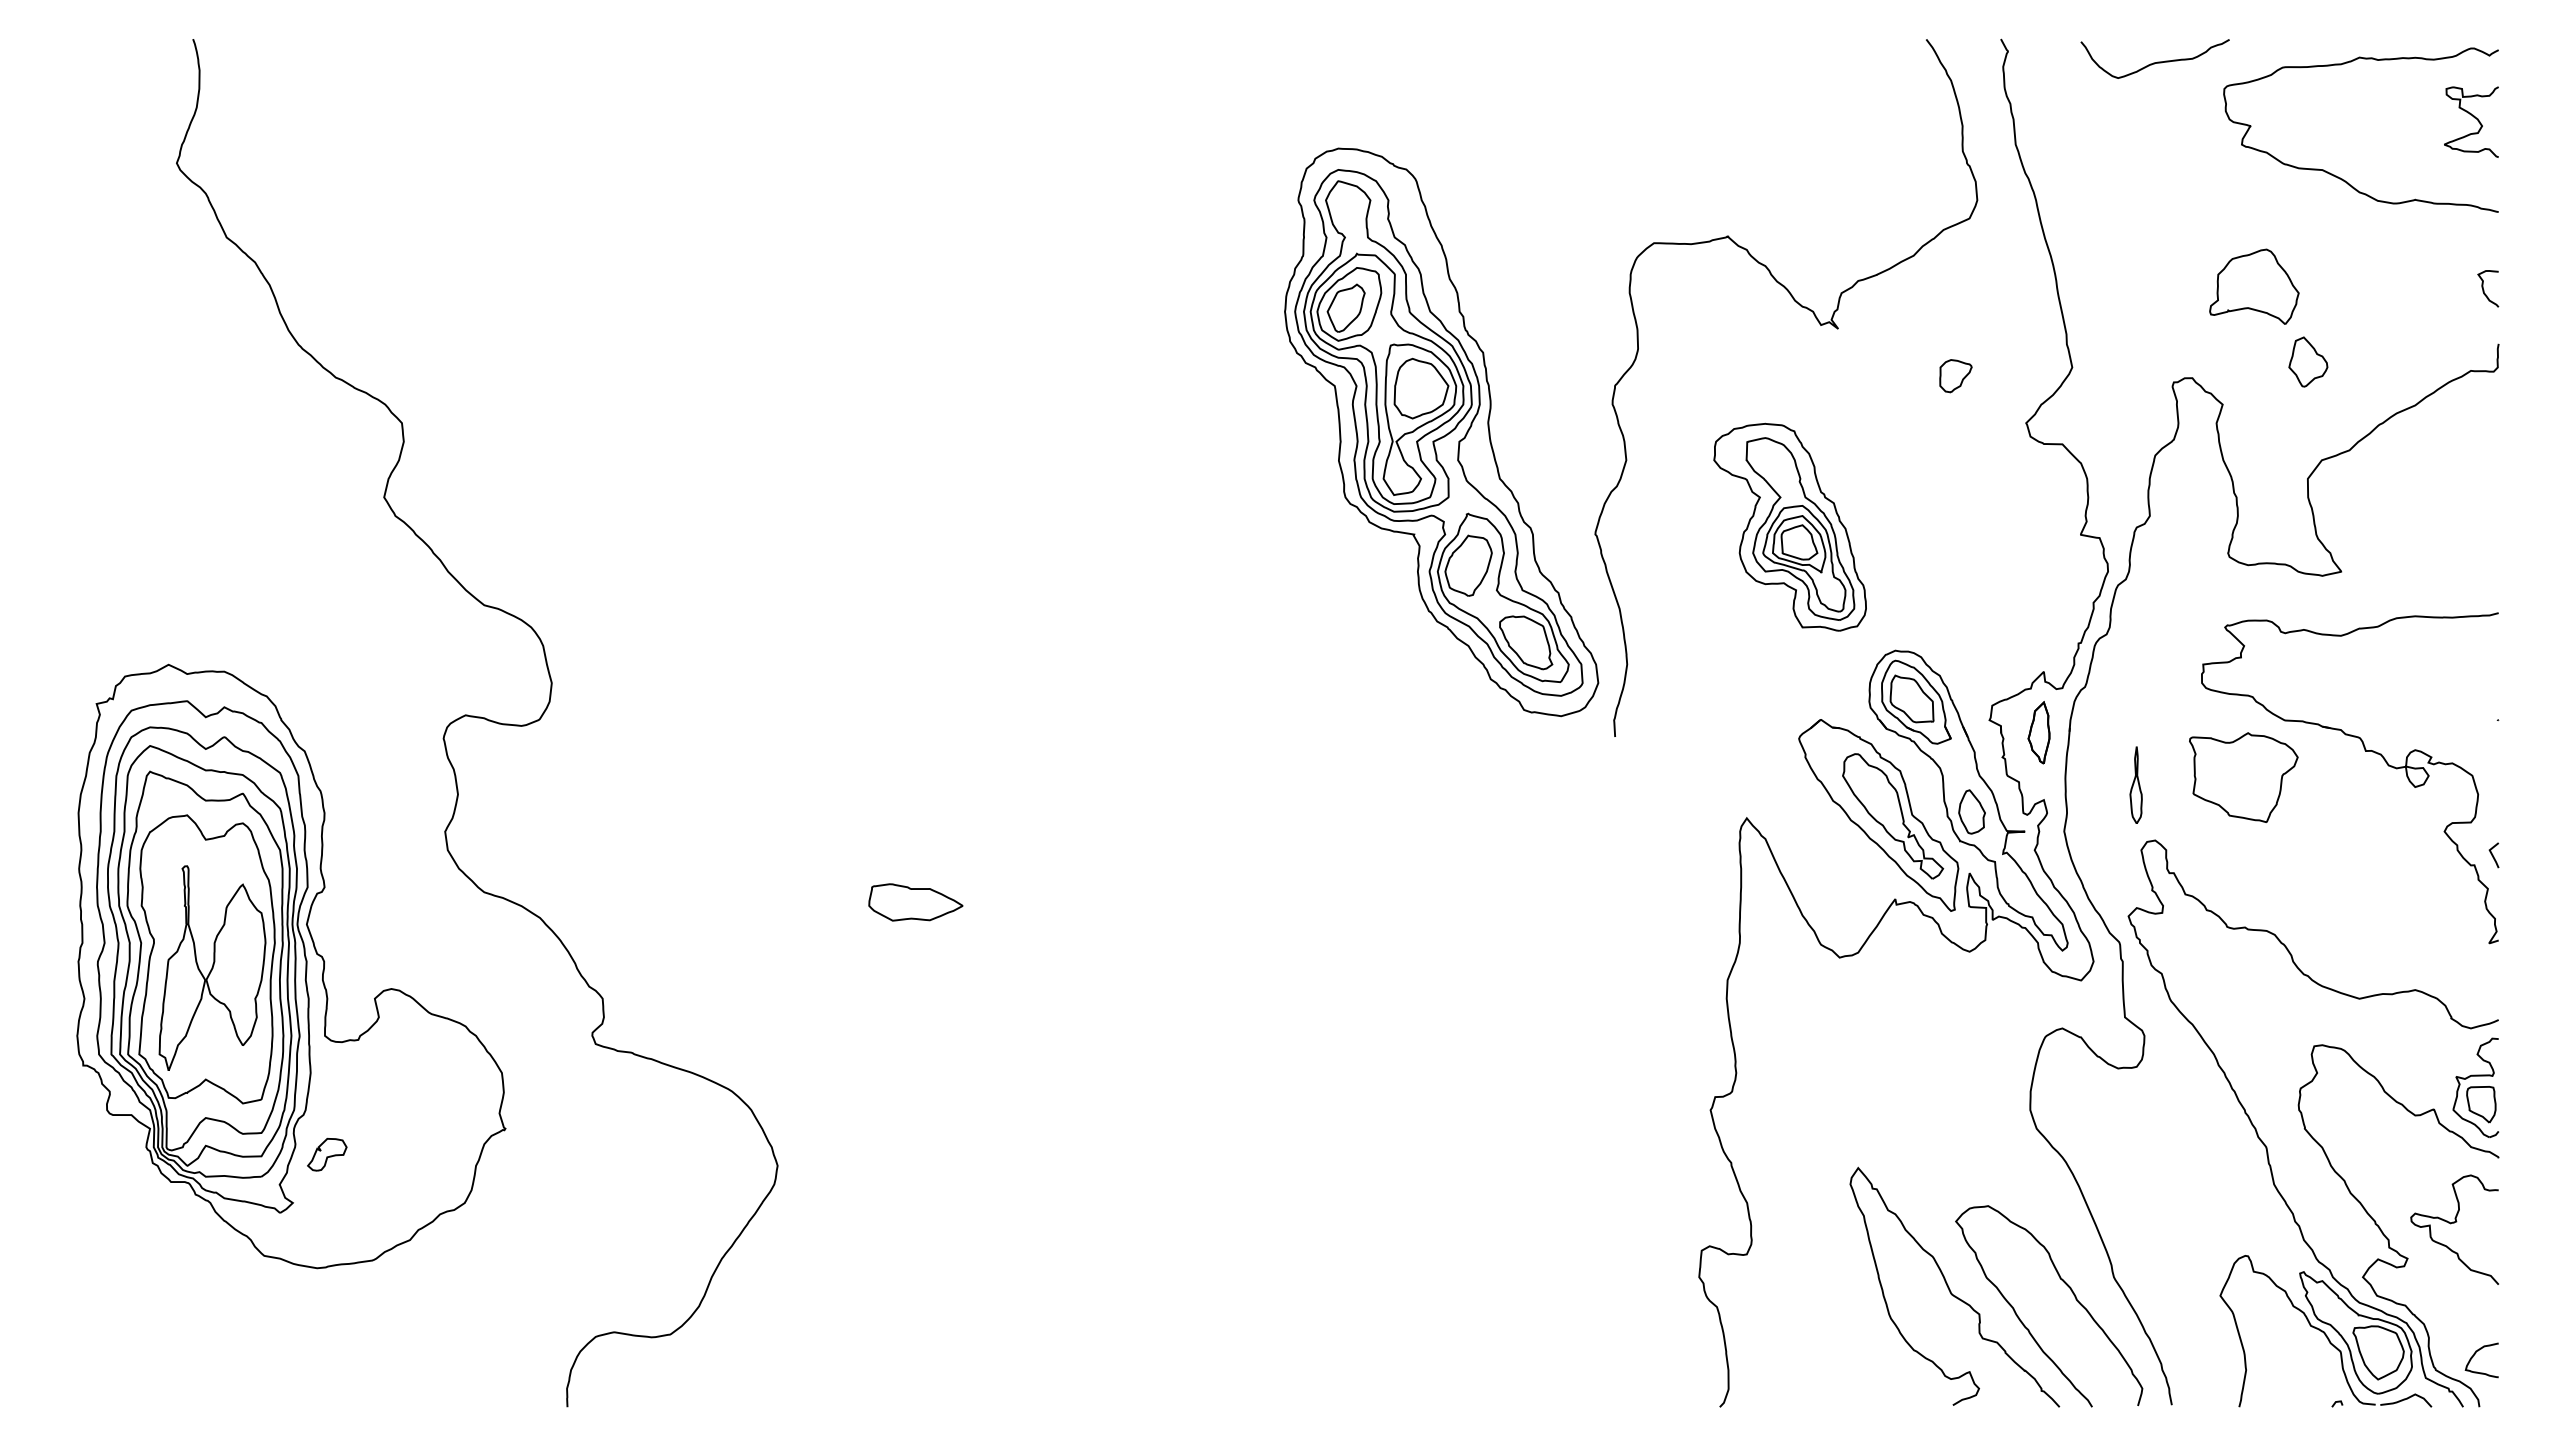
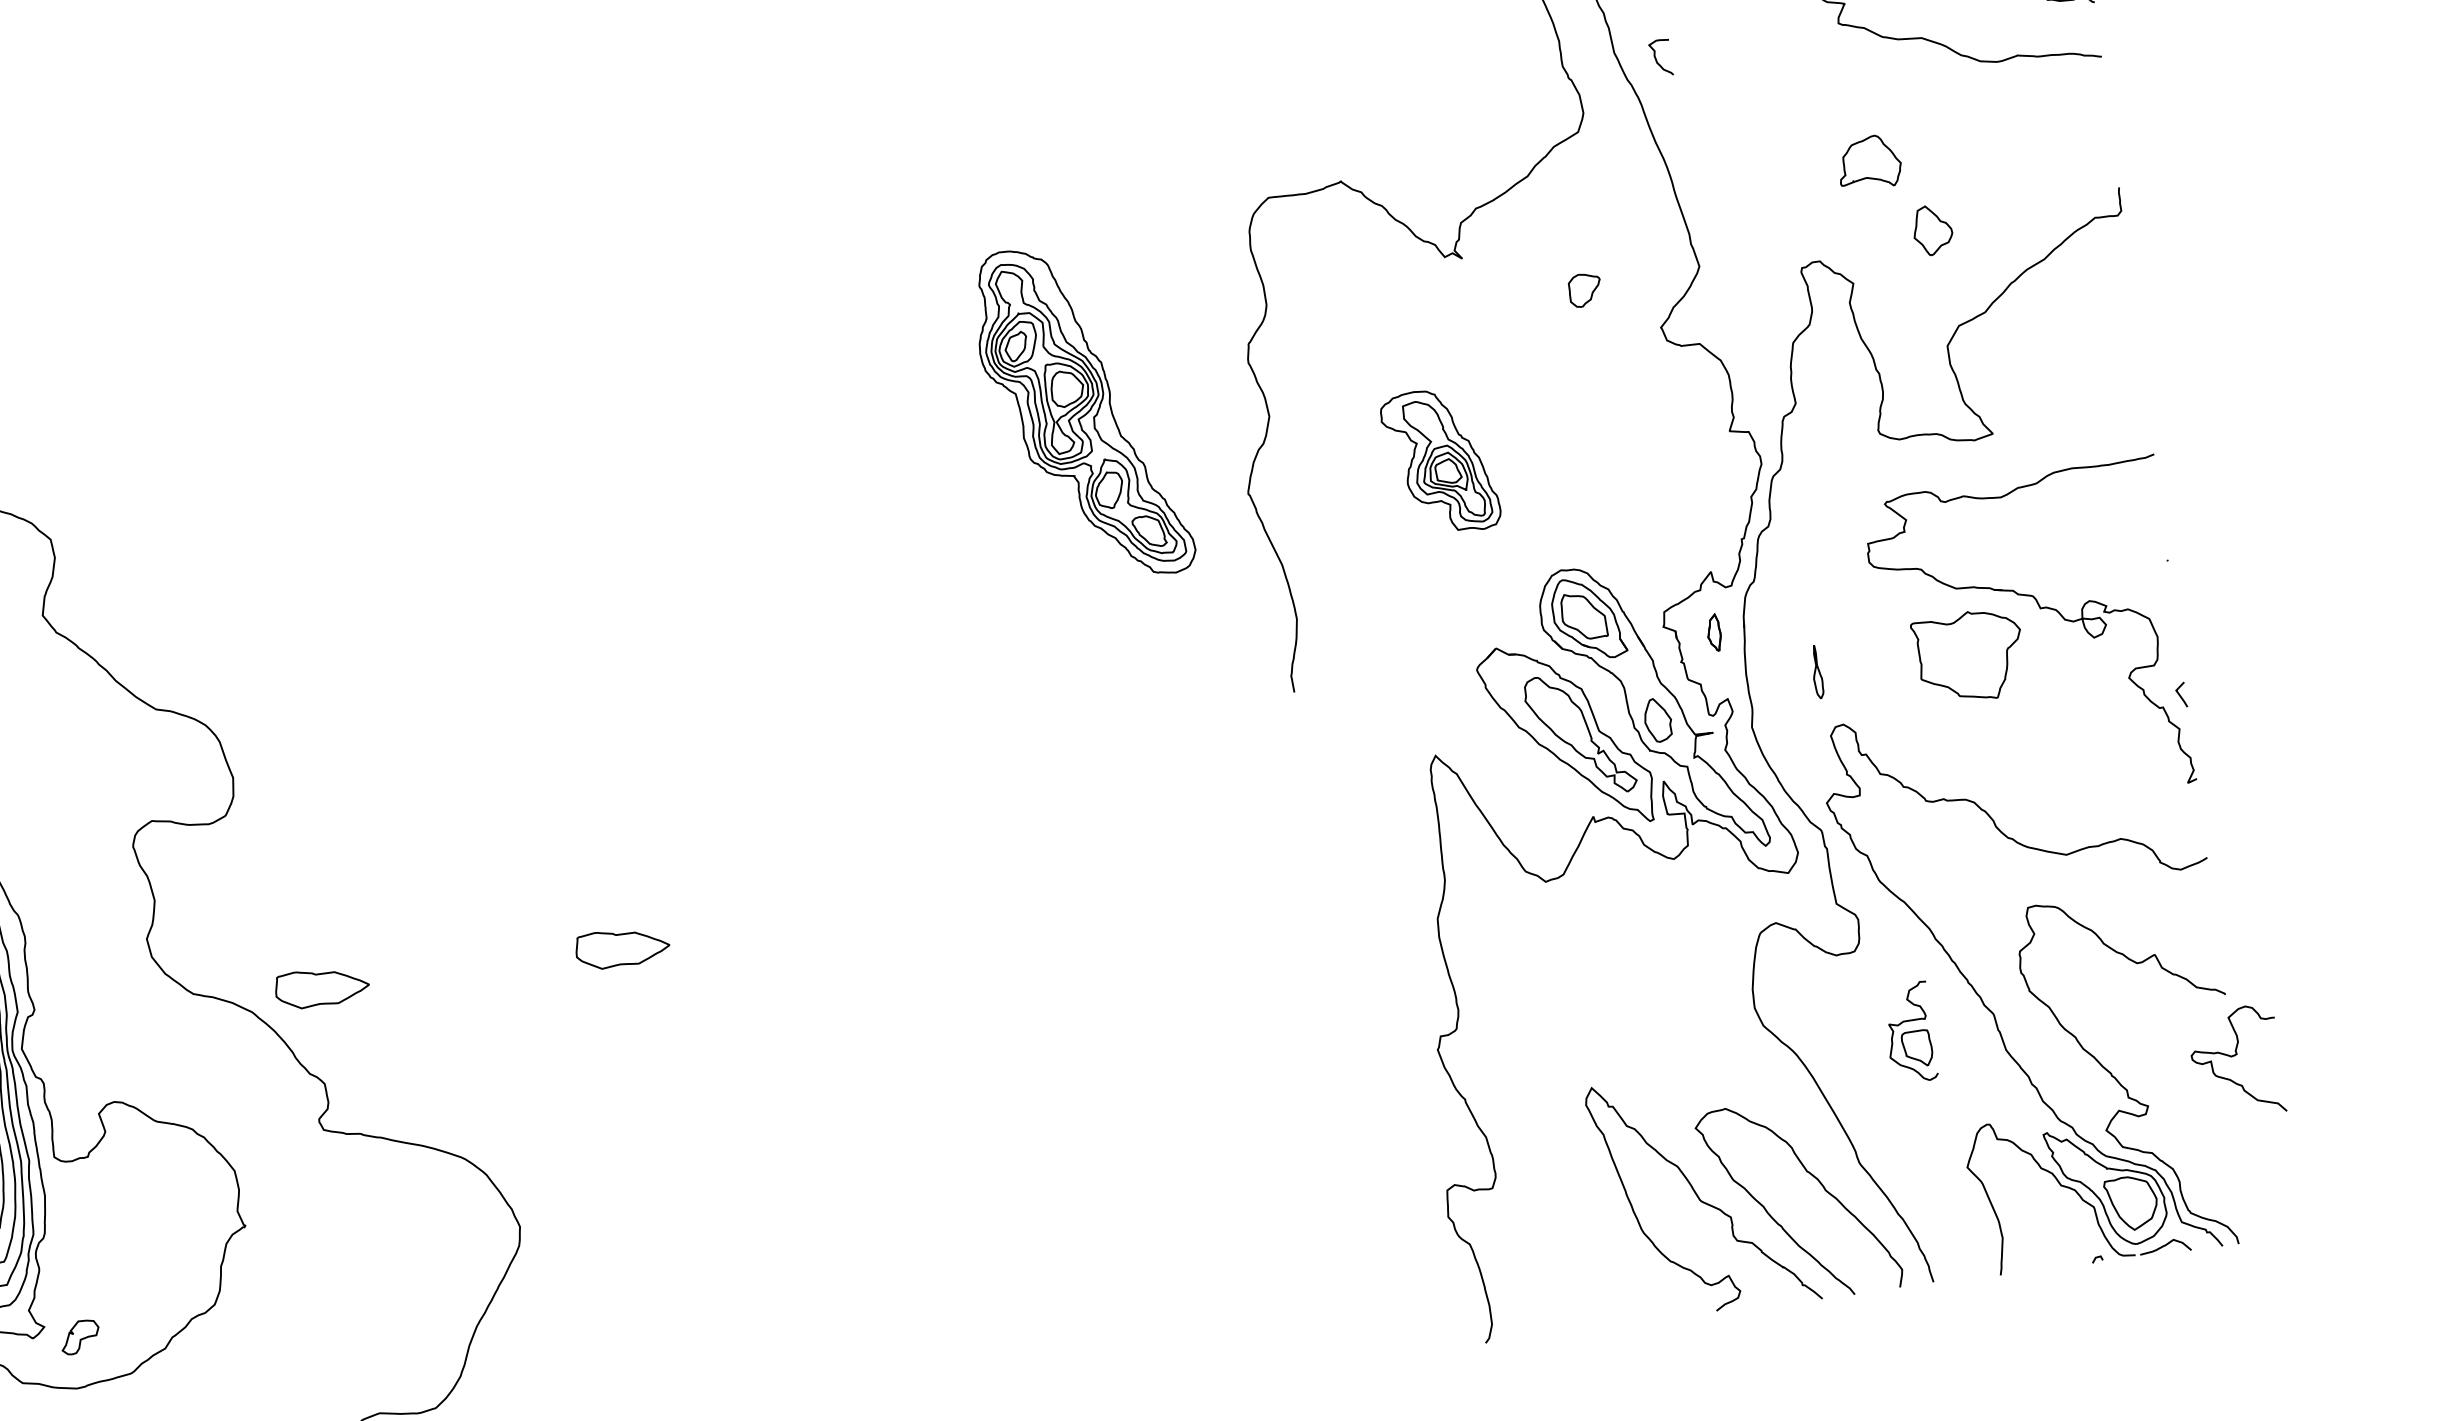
part: (2254, 286) -> (1869, 162), size x0.7
curve: (2484, 290) -> (1657, 60), moved
part: (1441, 432) -> (1082, 413), size x0.6
part: (1789, 526) -> (1439, 461), size x0.7
part: (2038, 732) -> (1713, 632), size x0.6
part: (2243, 777) -> (1968, 656), moved
part: (2135, 784) -> (1816, 671), size x0.7
part: (612, 902) -> (321, 987), added
part: (2475, 1087) -> (1909, 1032), moved
part: (327, 1154) -> (80, 1336), moved
curve: (2454, 1223) -> (2235, 1056), moved
curve: (2475, 1354) -> (2228, 1192), removed

